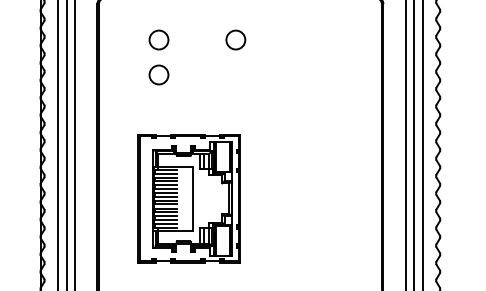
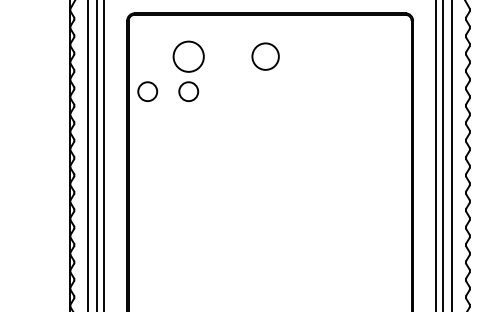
circle: (158, 39) -> (188, 56), size x1.6
circle: (235, 39) -> (265, 56), size x1.4
circle: (117, 74) -> (147, 91), added
part: (188, 198) -> (218, 215), removed

